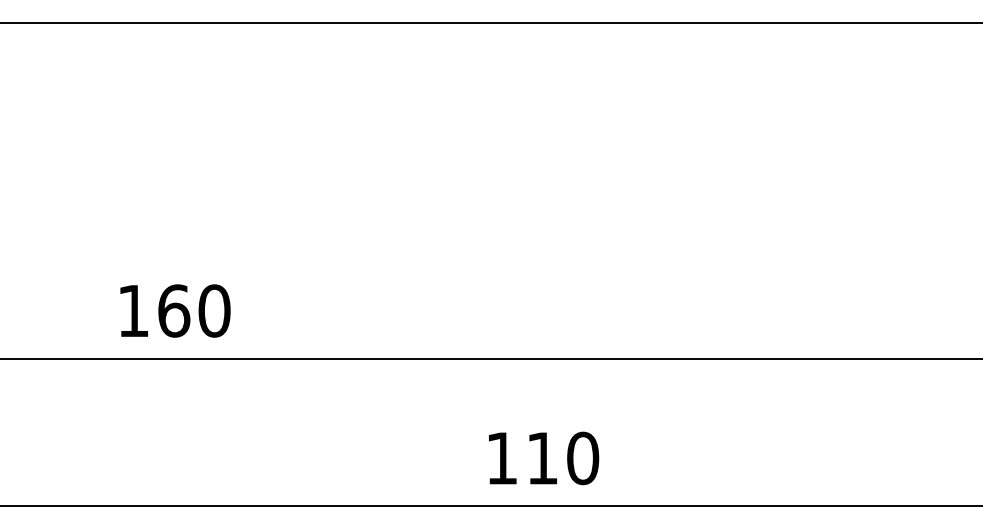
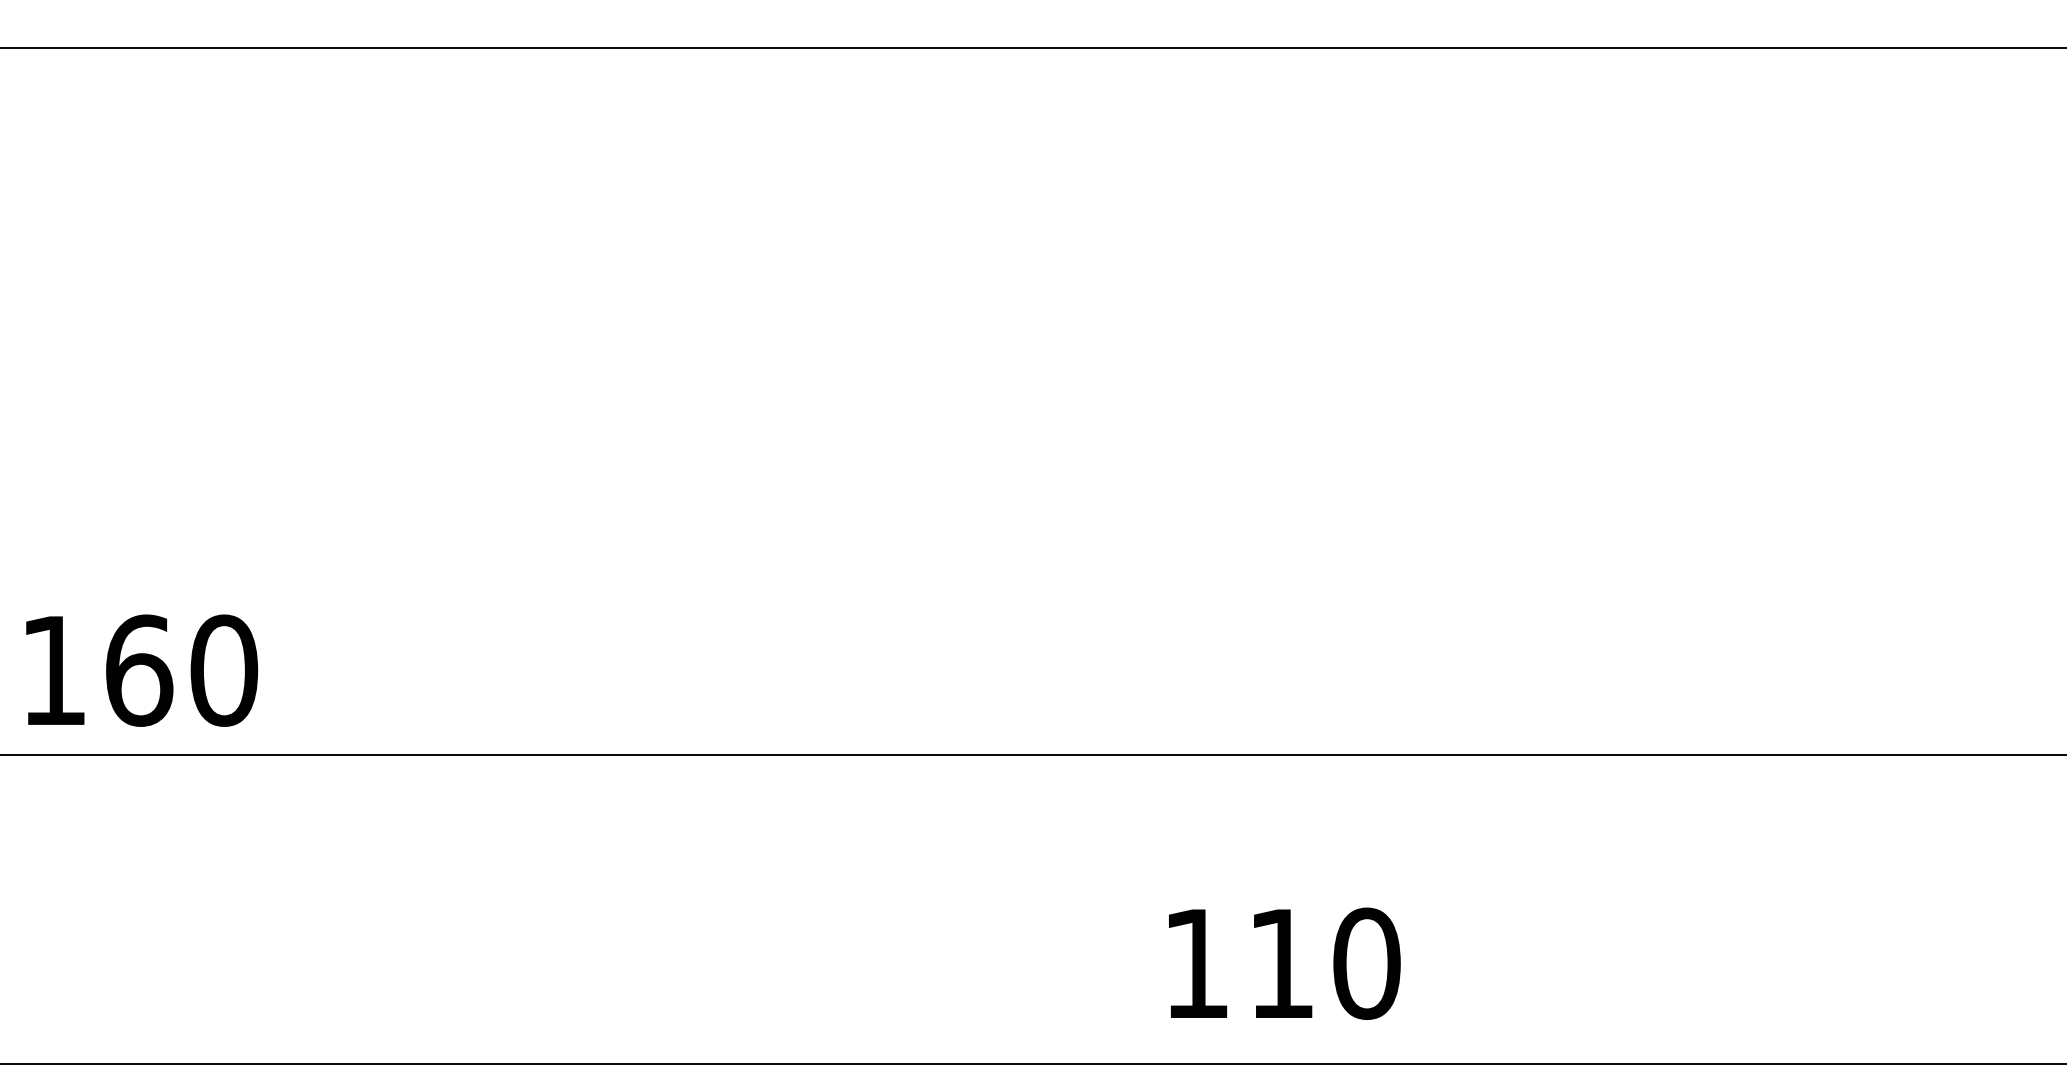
text: (175, 310) -> (142, 669), moved
text: (544, 458) -> (1285, 963), moved

